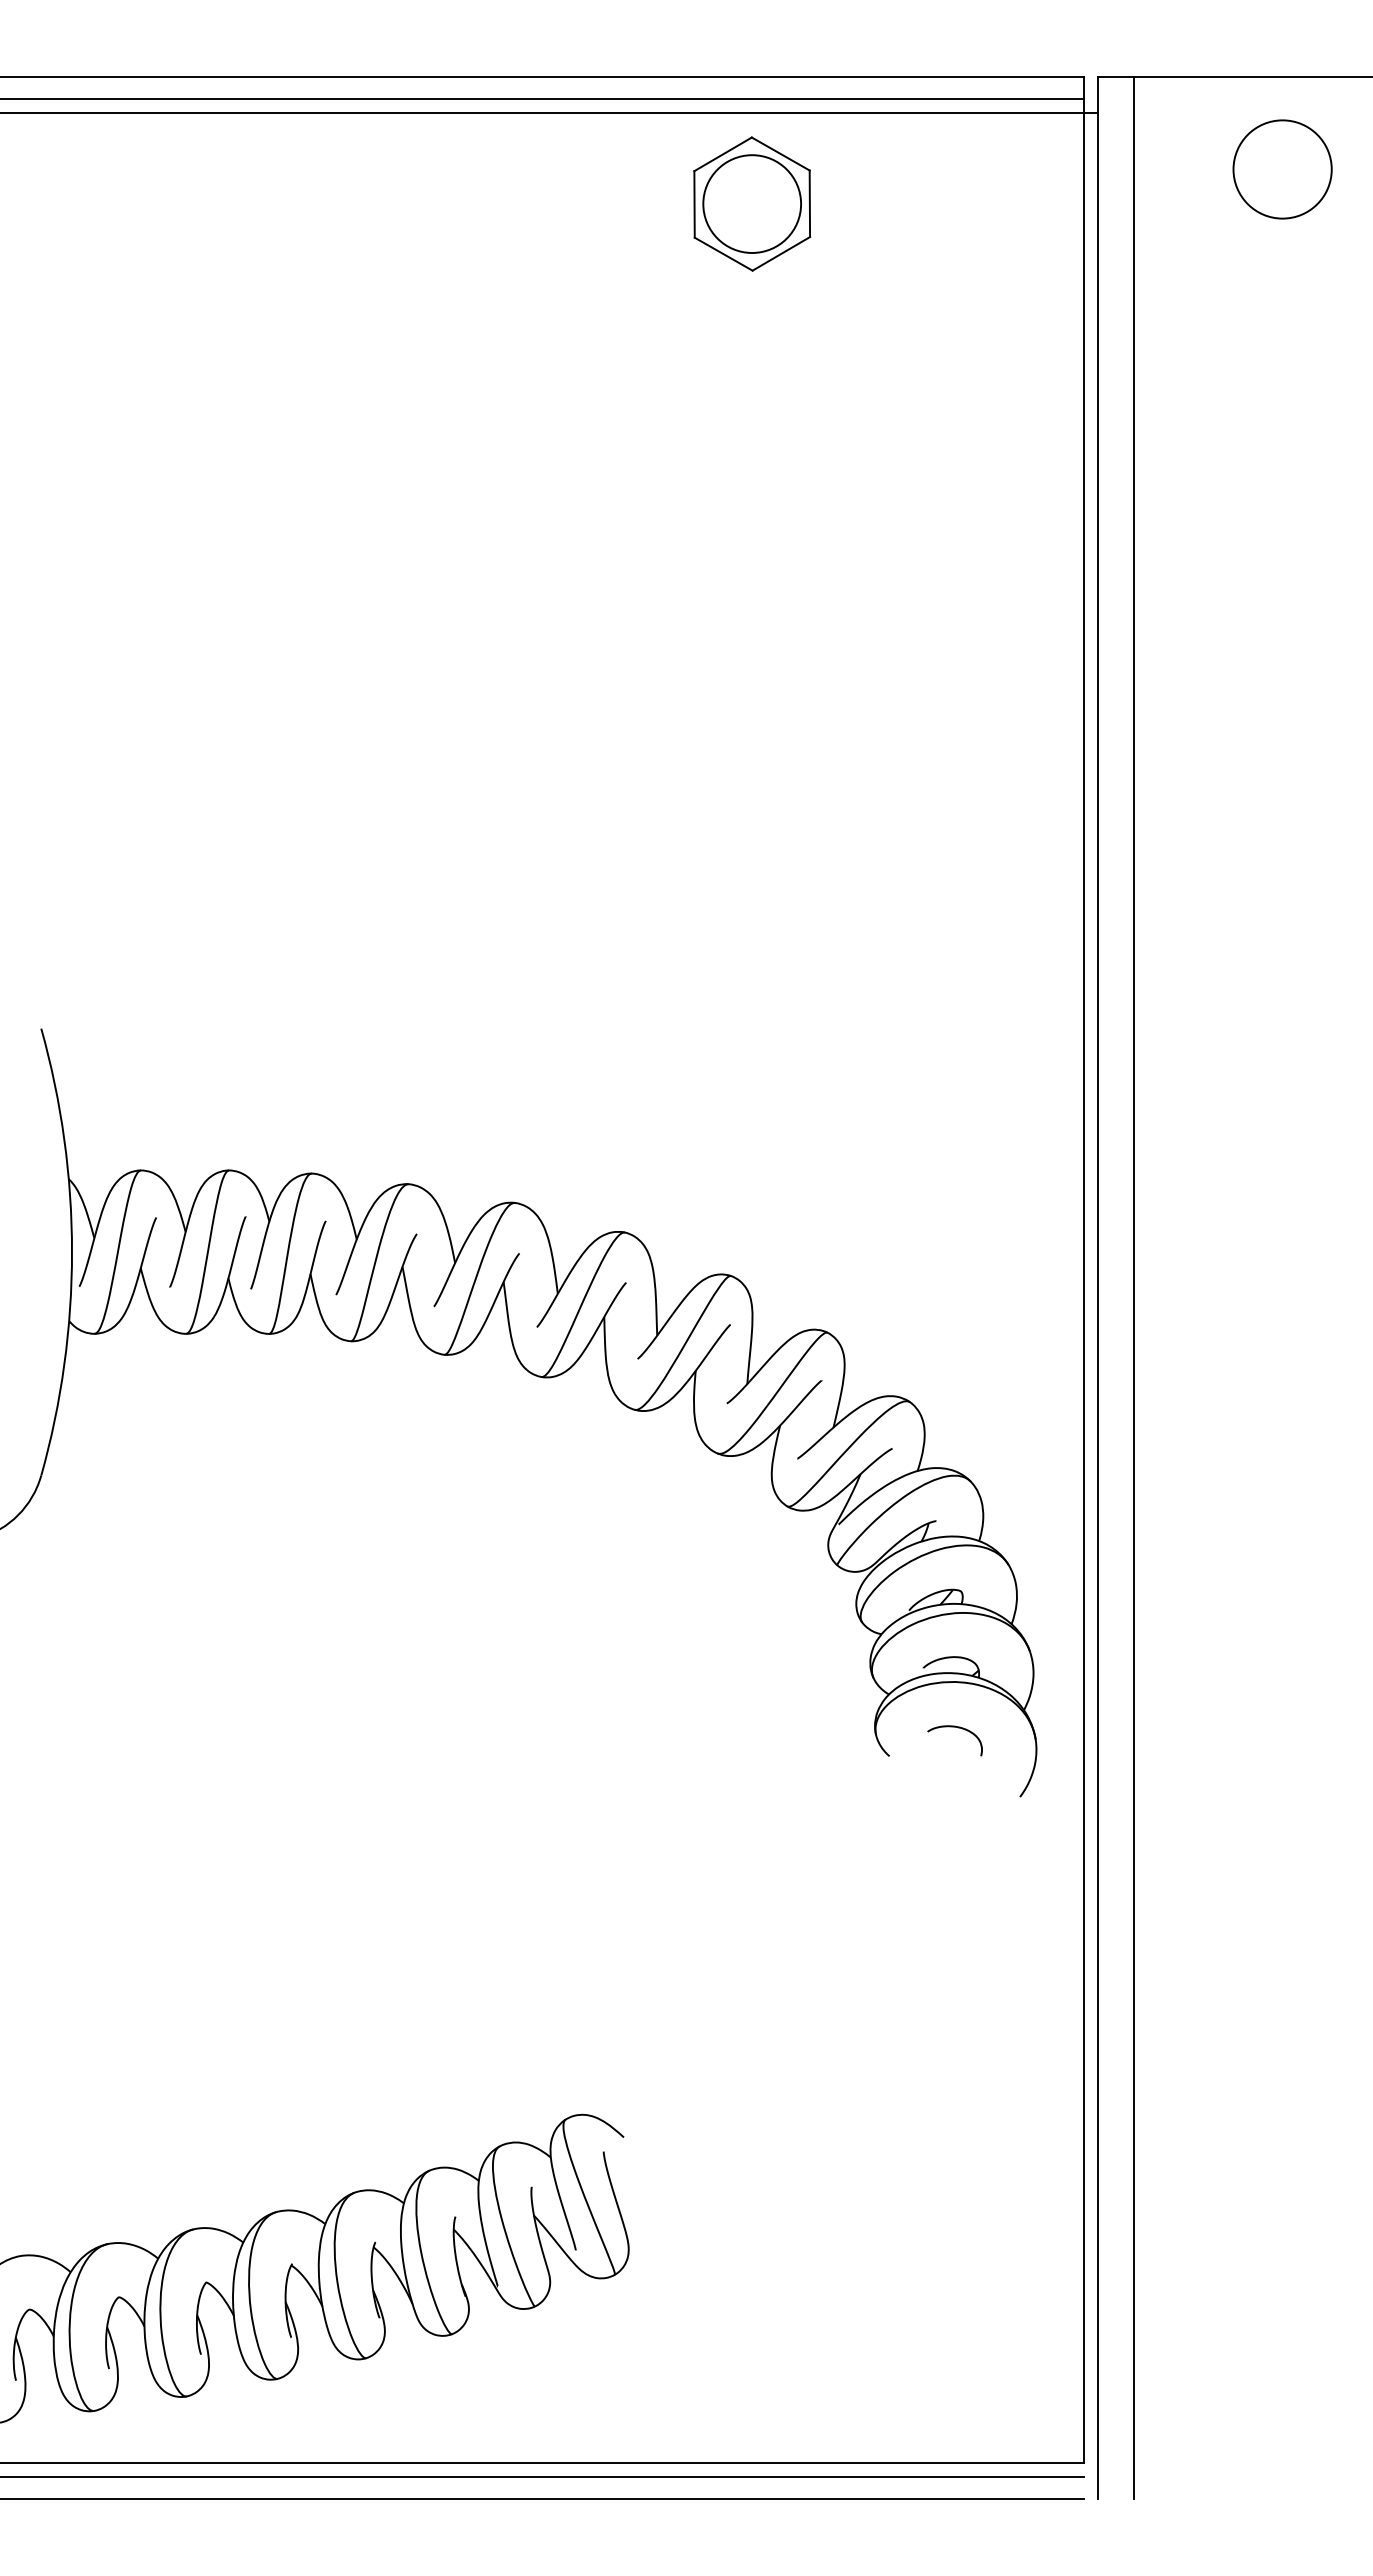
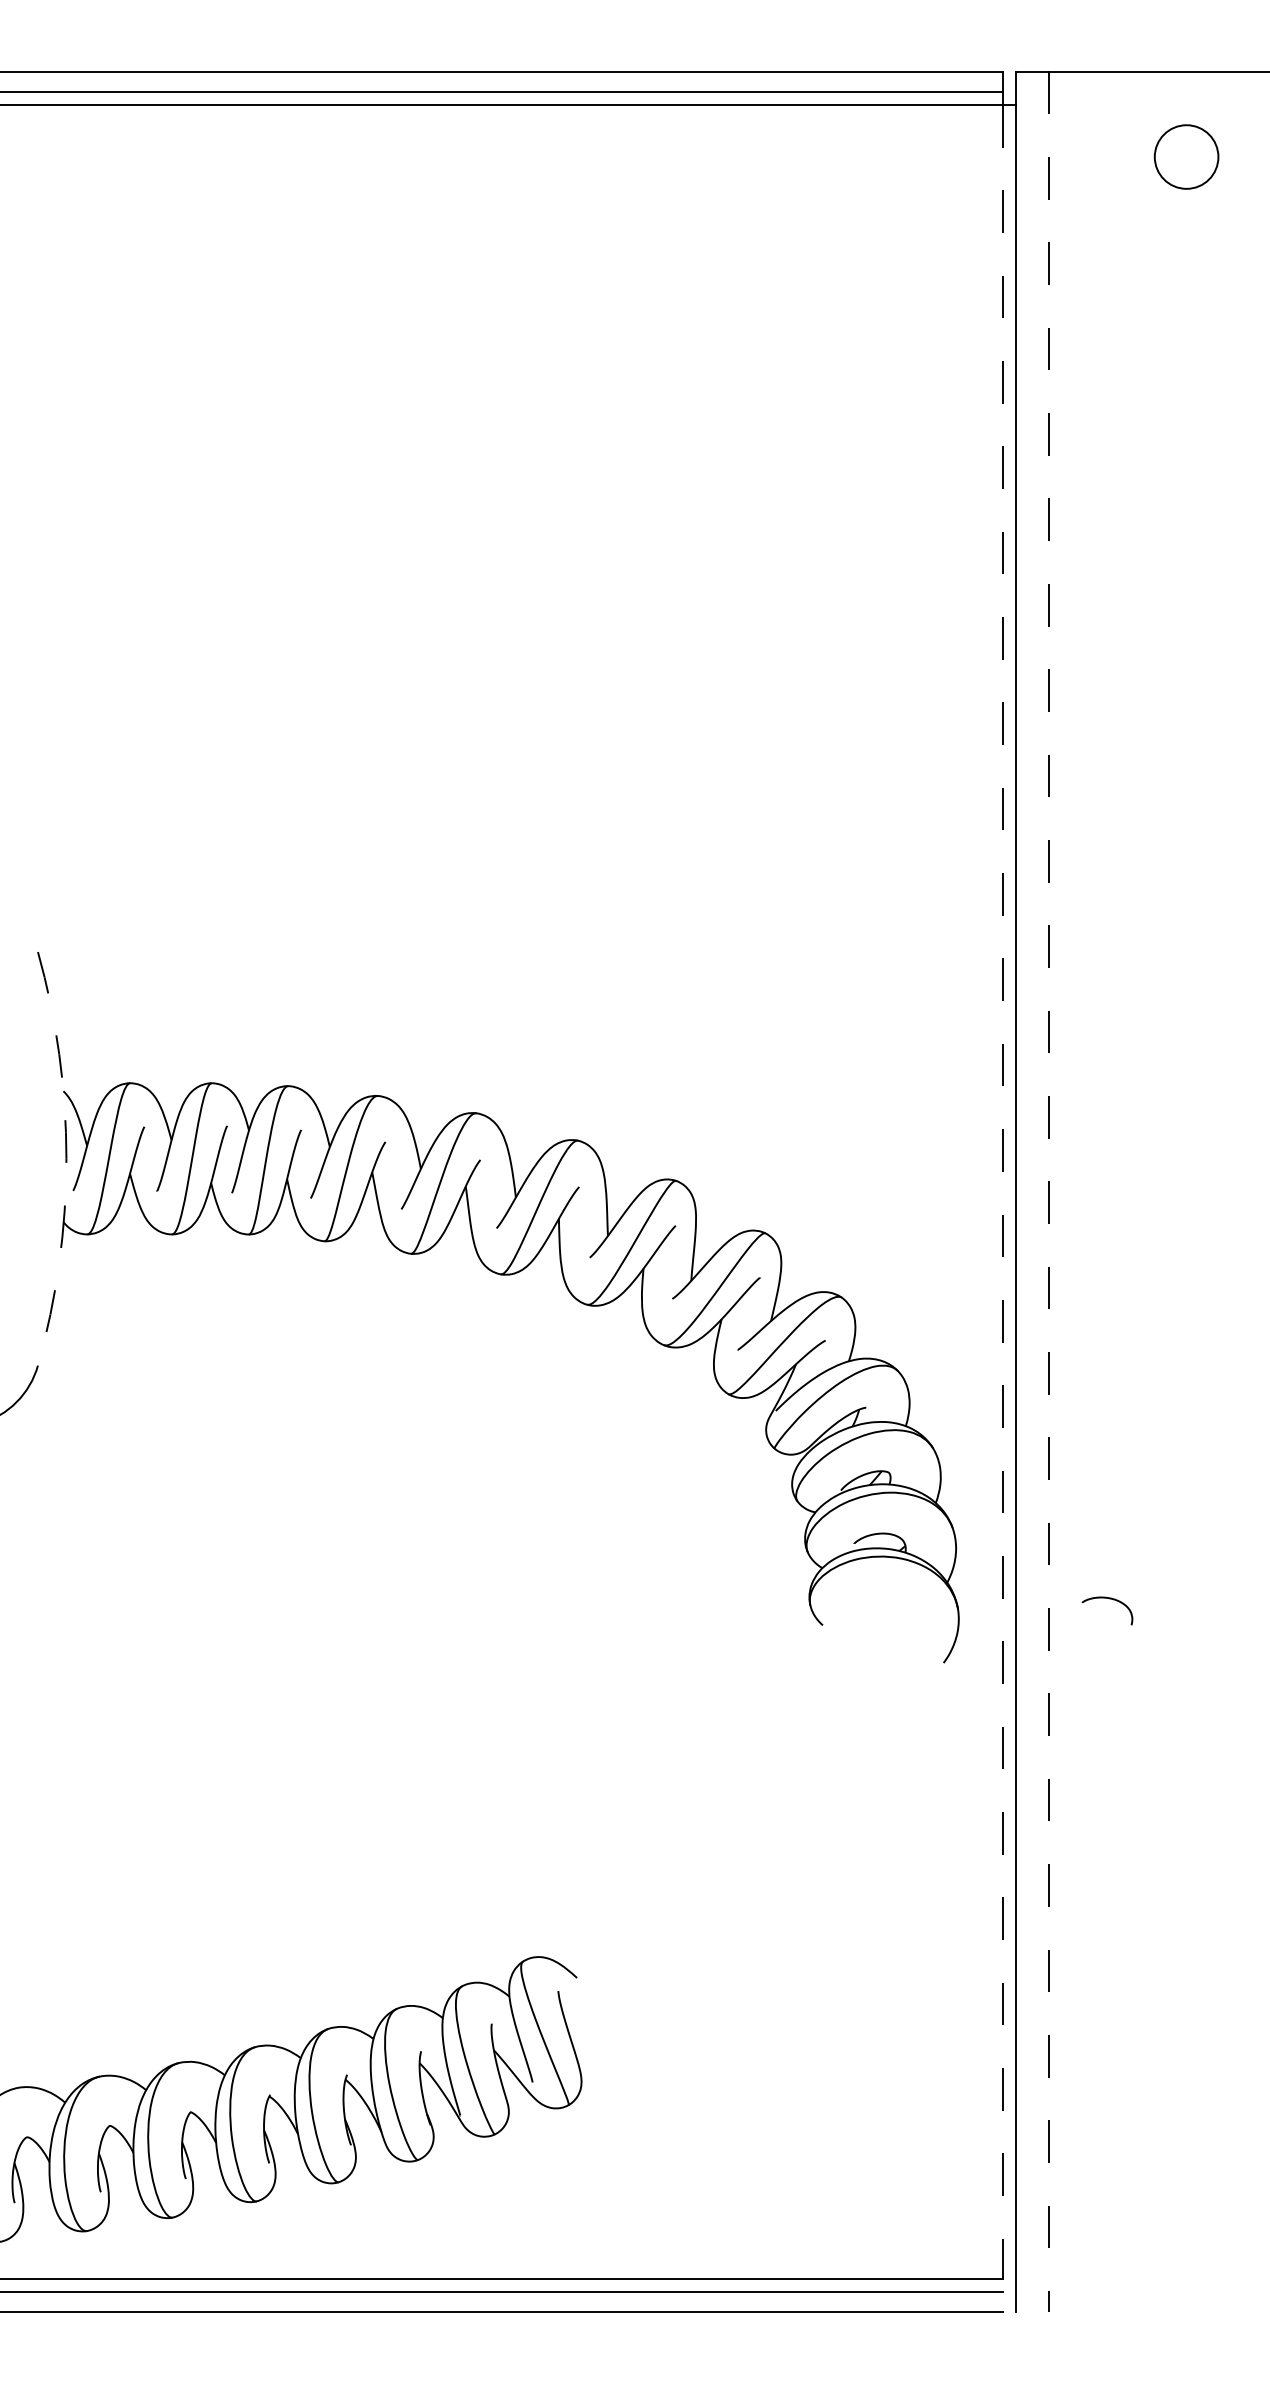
circle: (1282, 169) -> (1186, 157), size x0.7
part: (752, 203) -> (696, 188), removed
arc: (72, 1252) -> (66, 1159), solid -> dashed
line: (1084, 1287) -> (1003, 1191), solid -> dashed
line: (1134, 1287) -> (1049, 1191), solid -> dashed
curve: (958, 1728) -> (1110, 1599), moved

